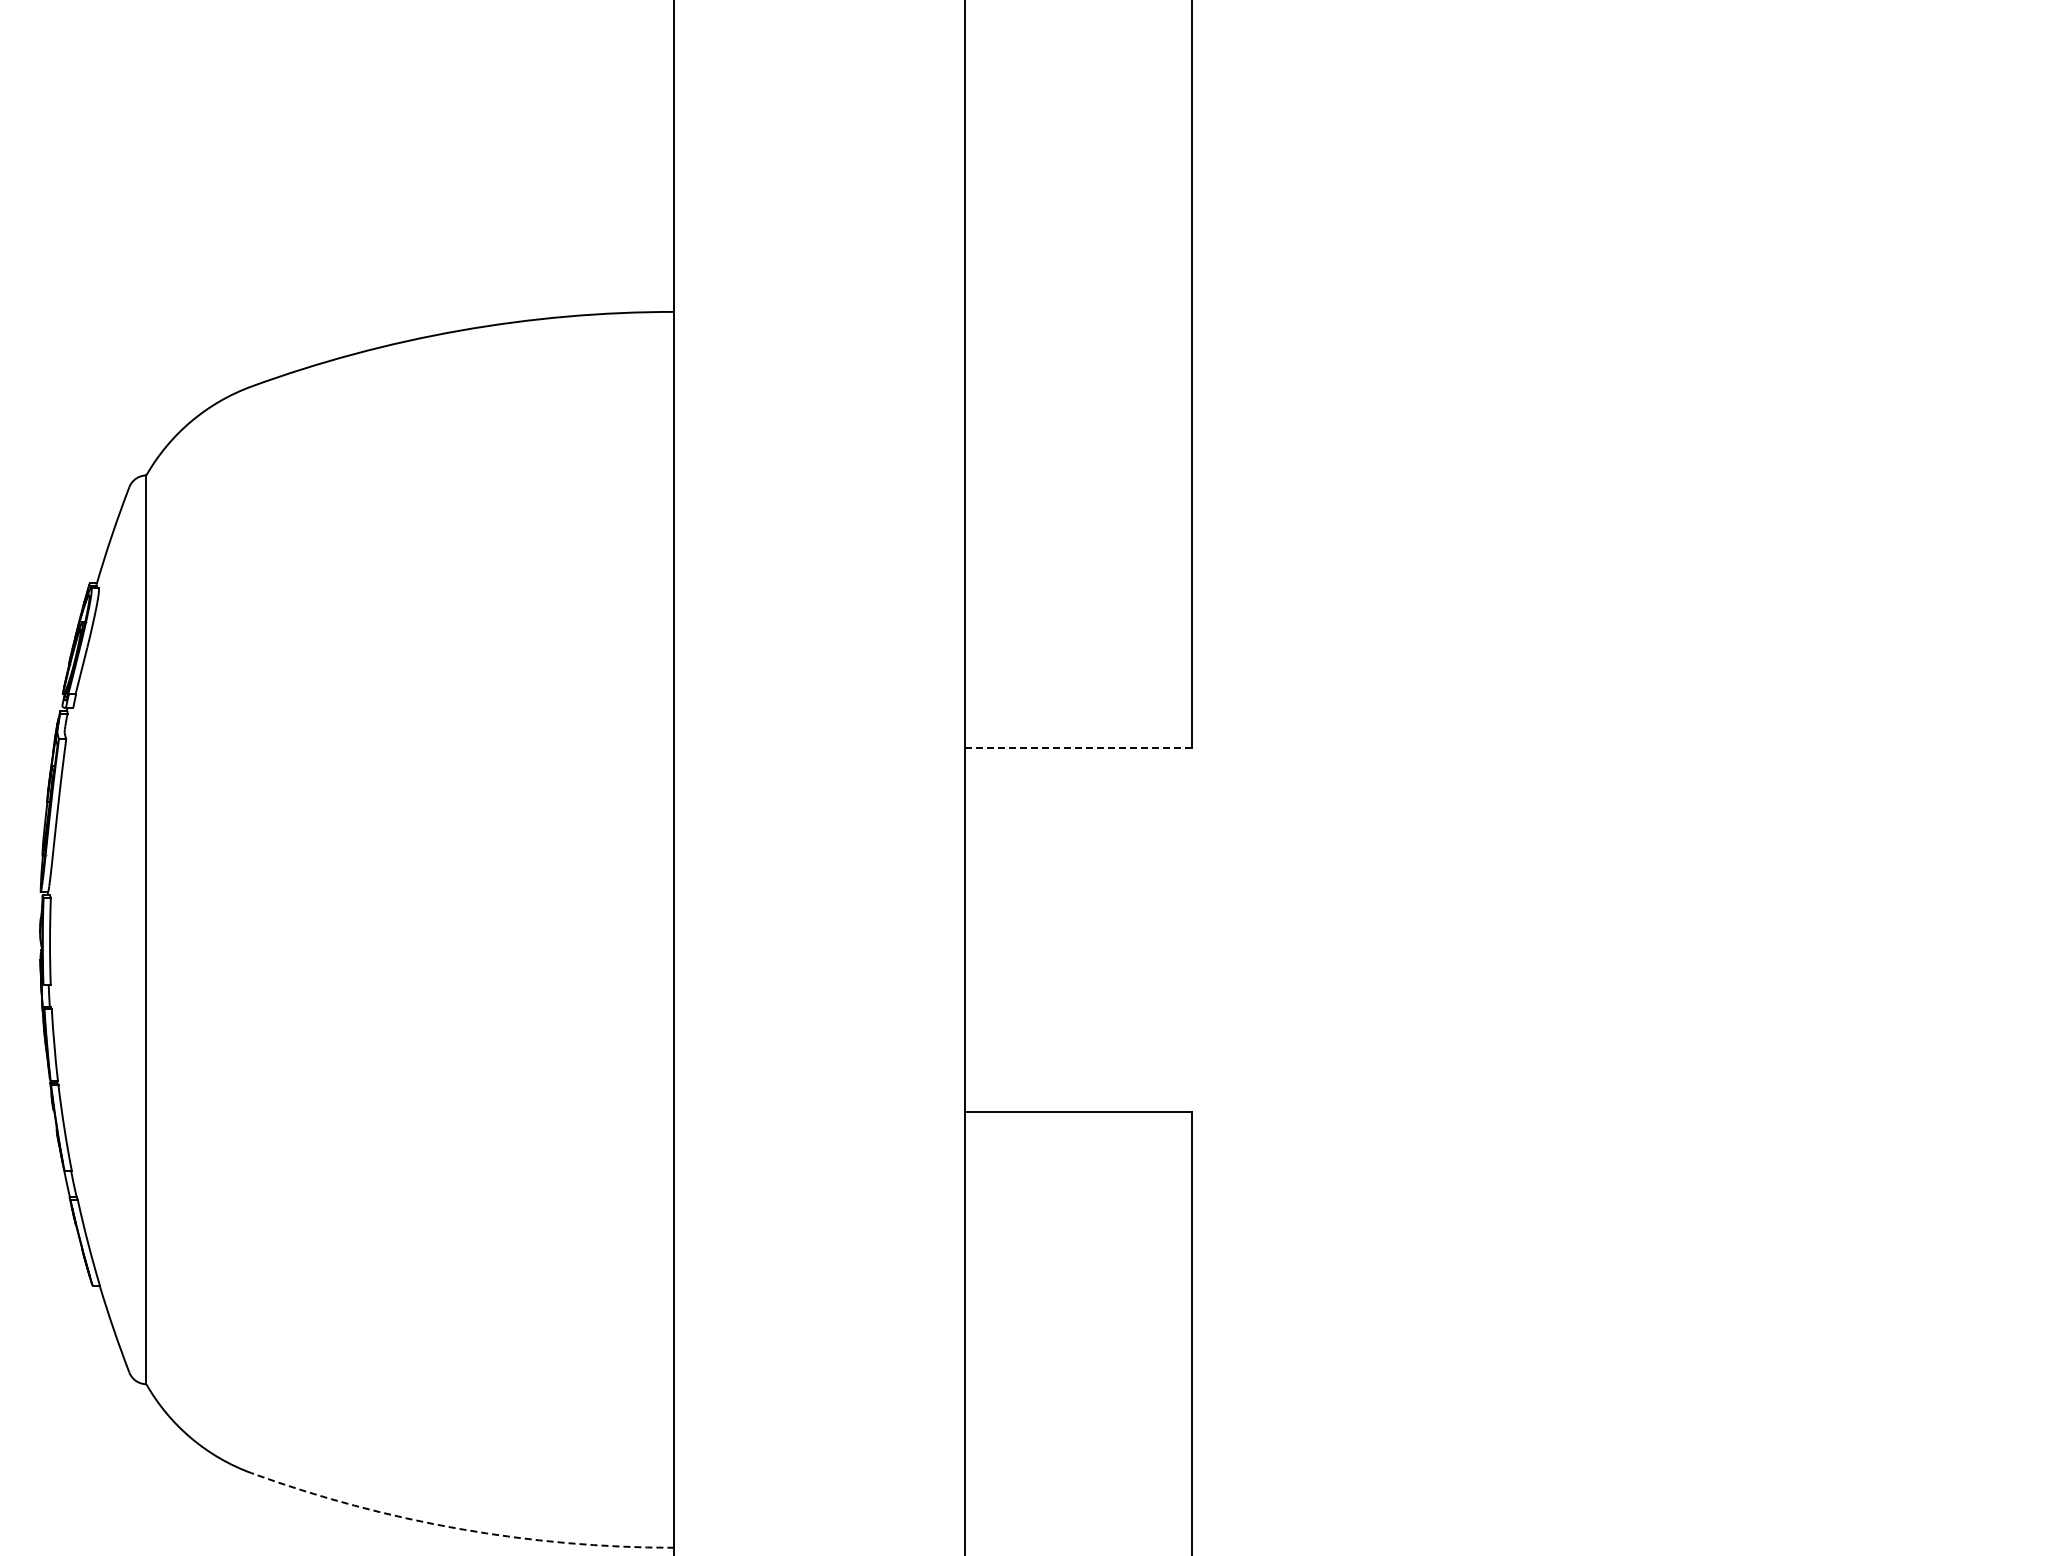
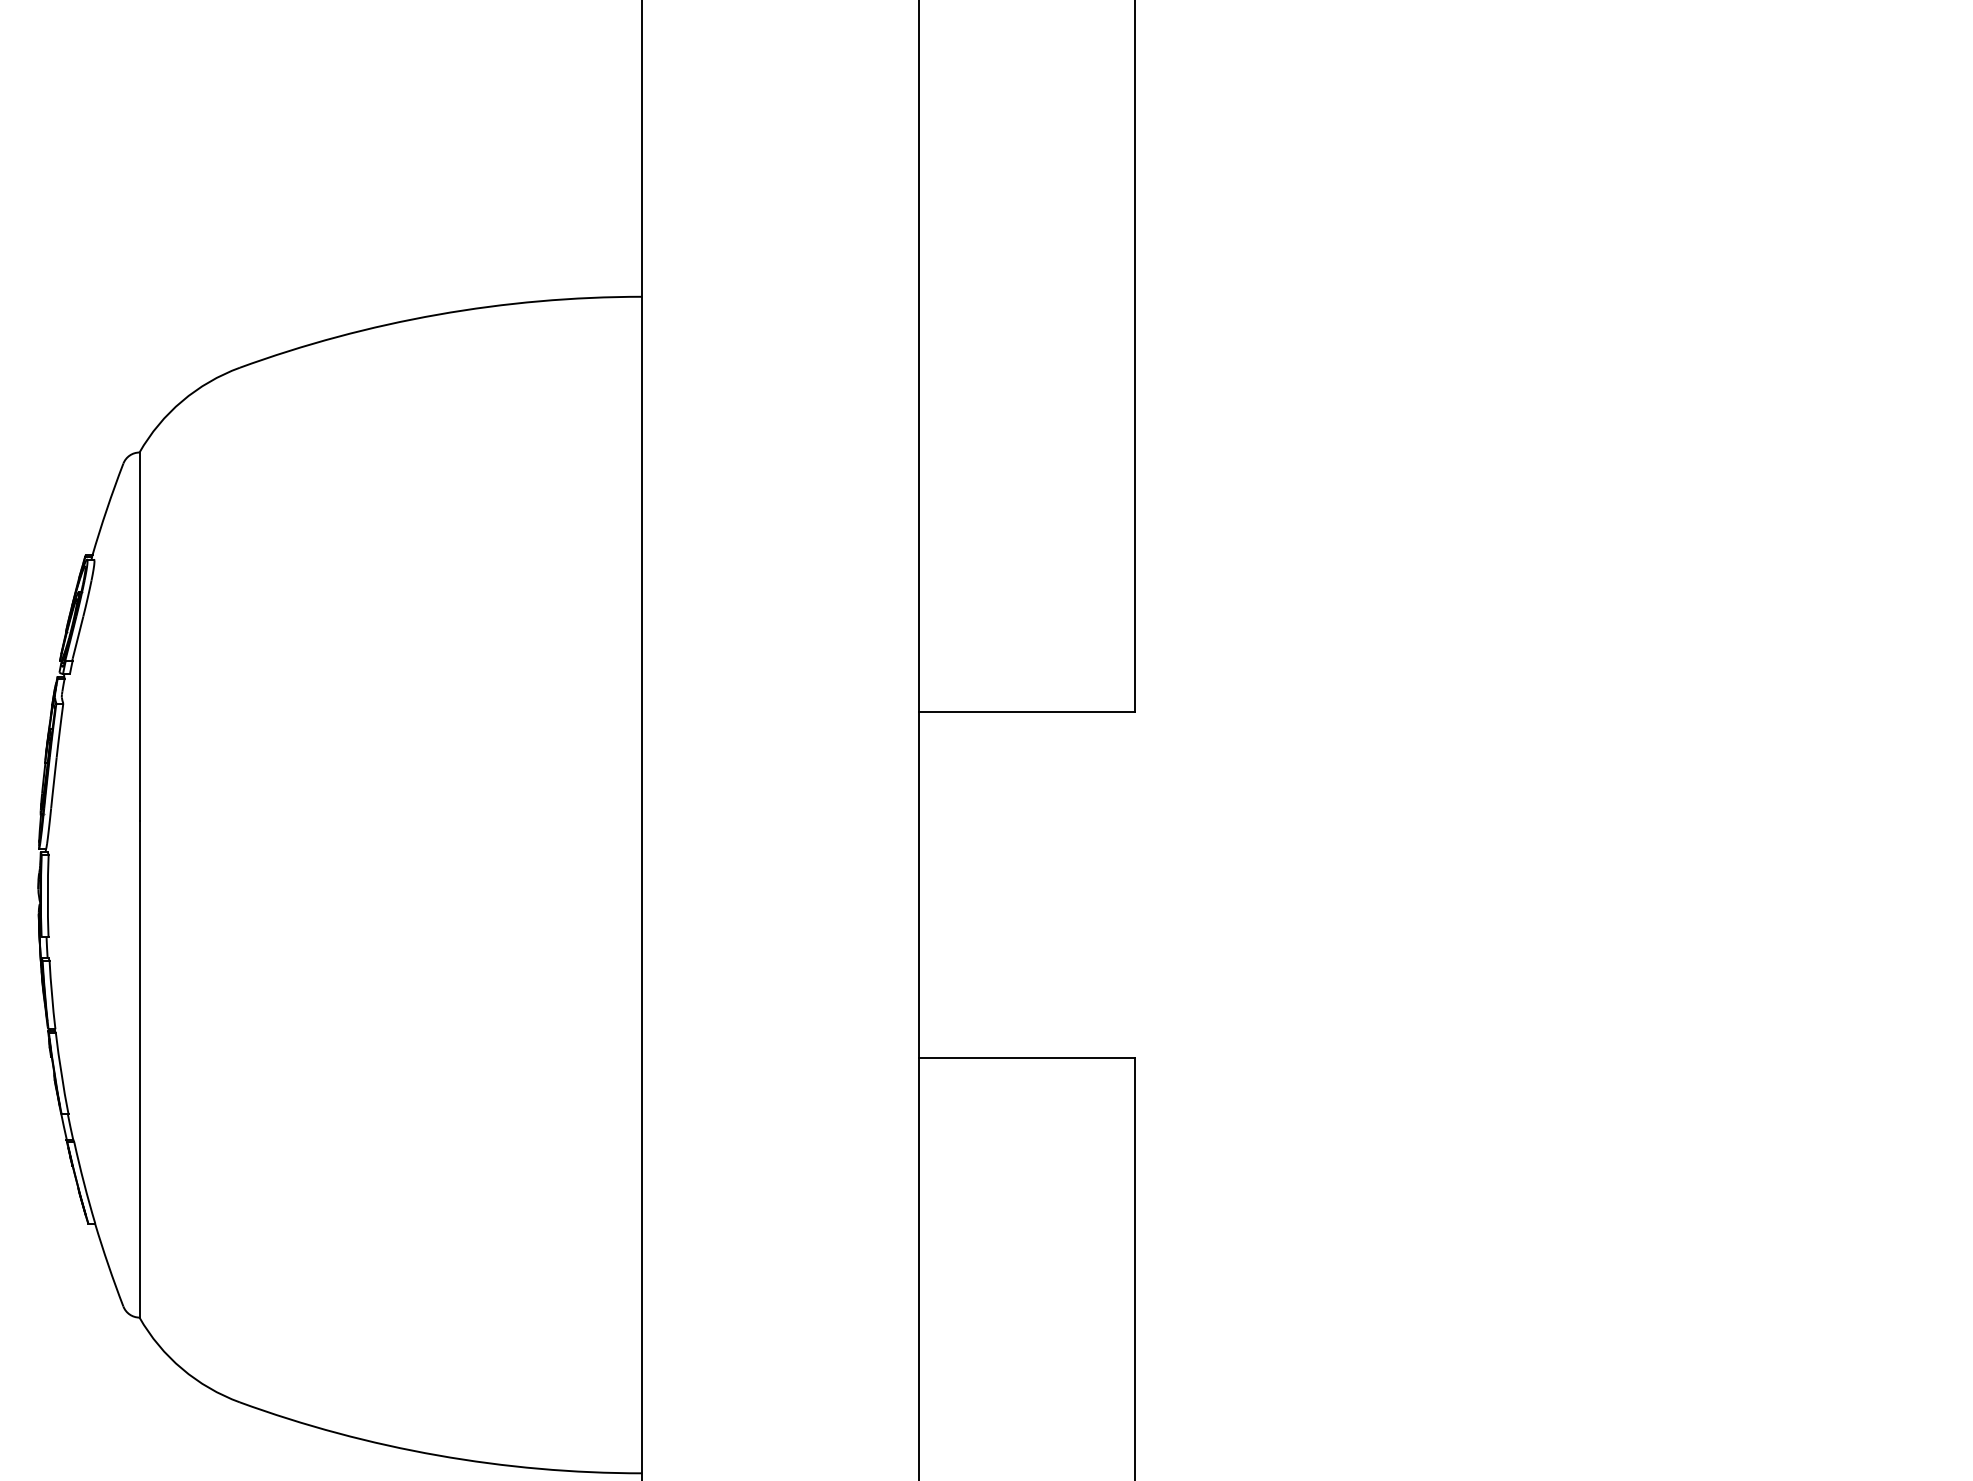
line: (1078, 748) -> (1026, 712), dashed -> solid
arc: (459, 1528) -> (437, 1454), dashed -> solid

